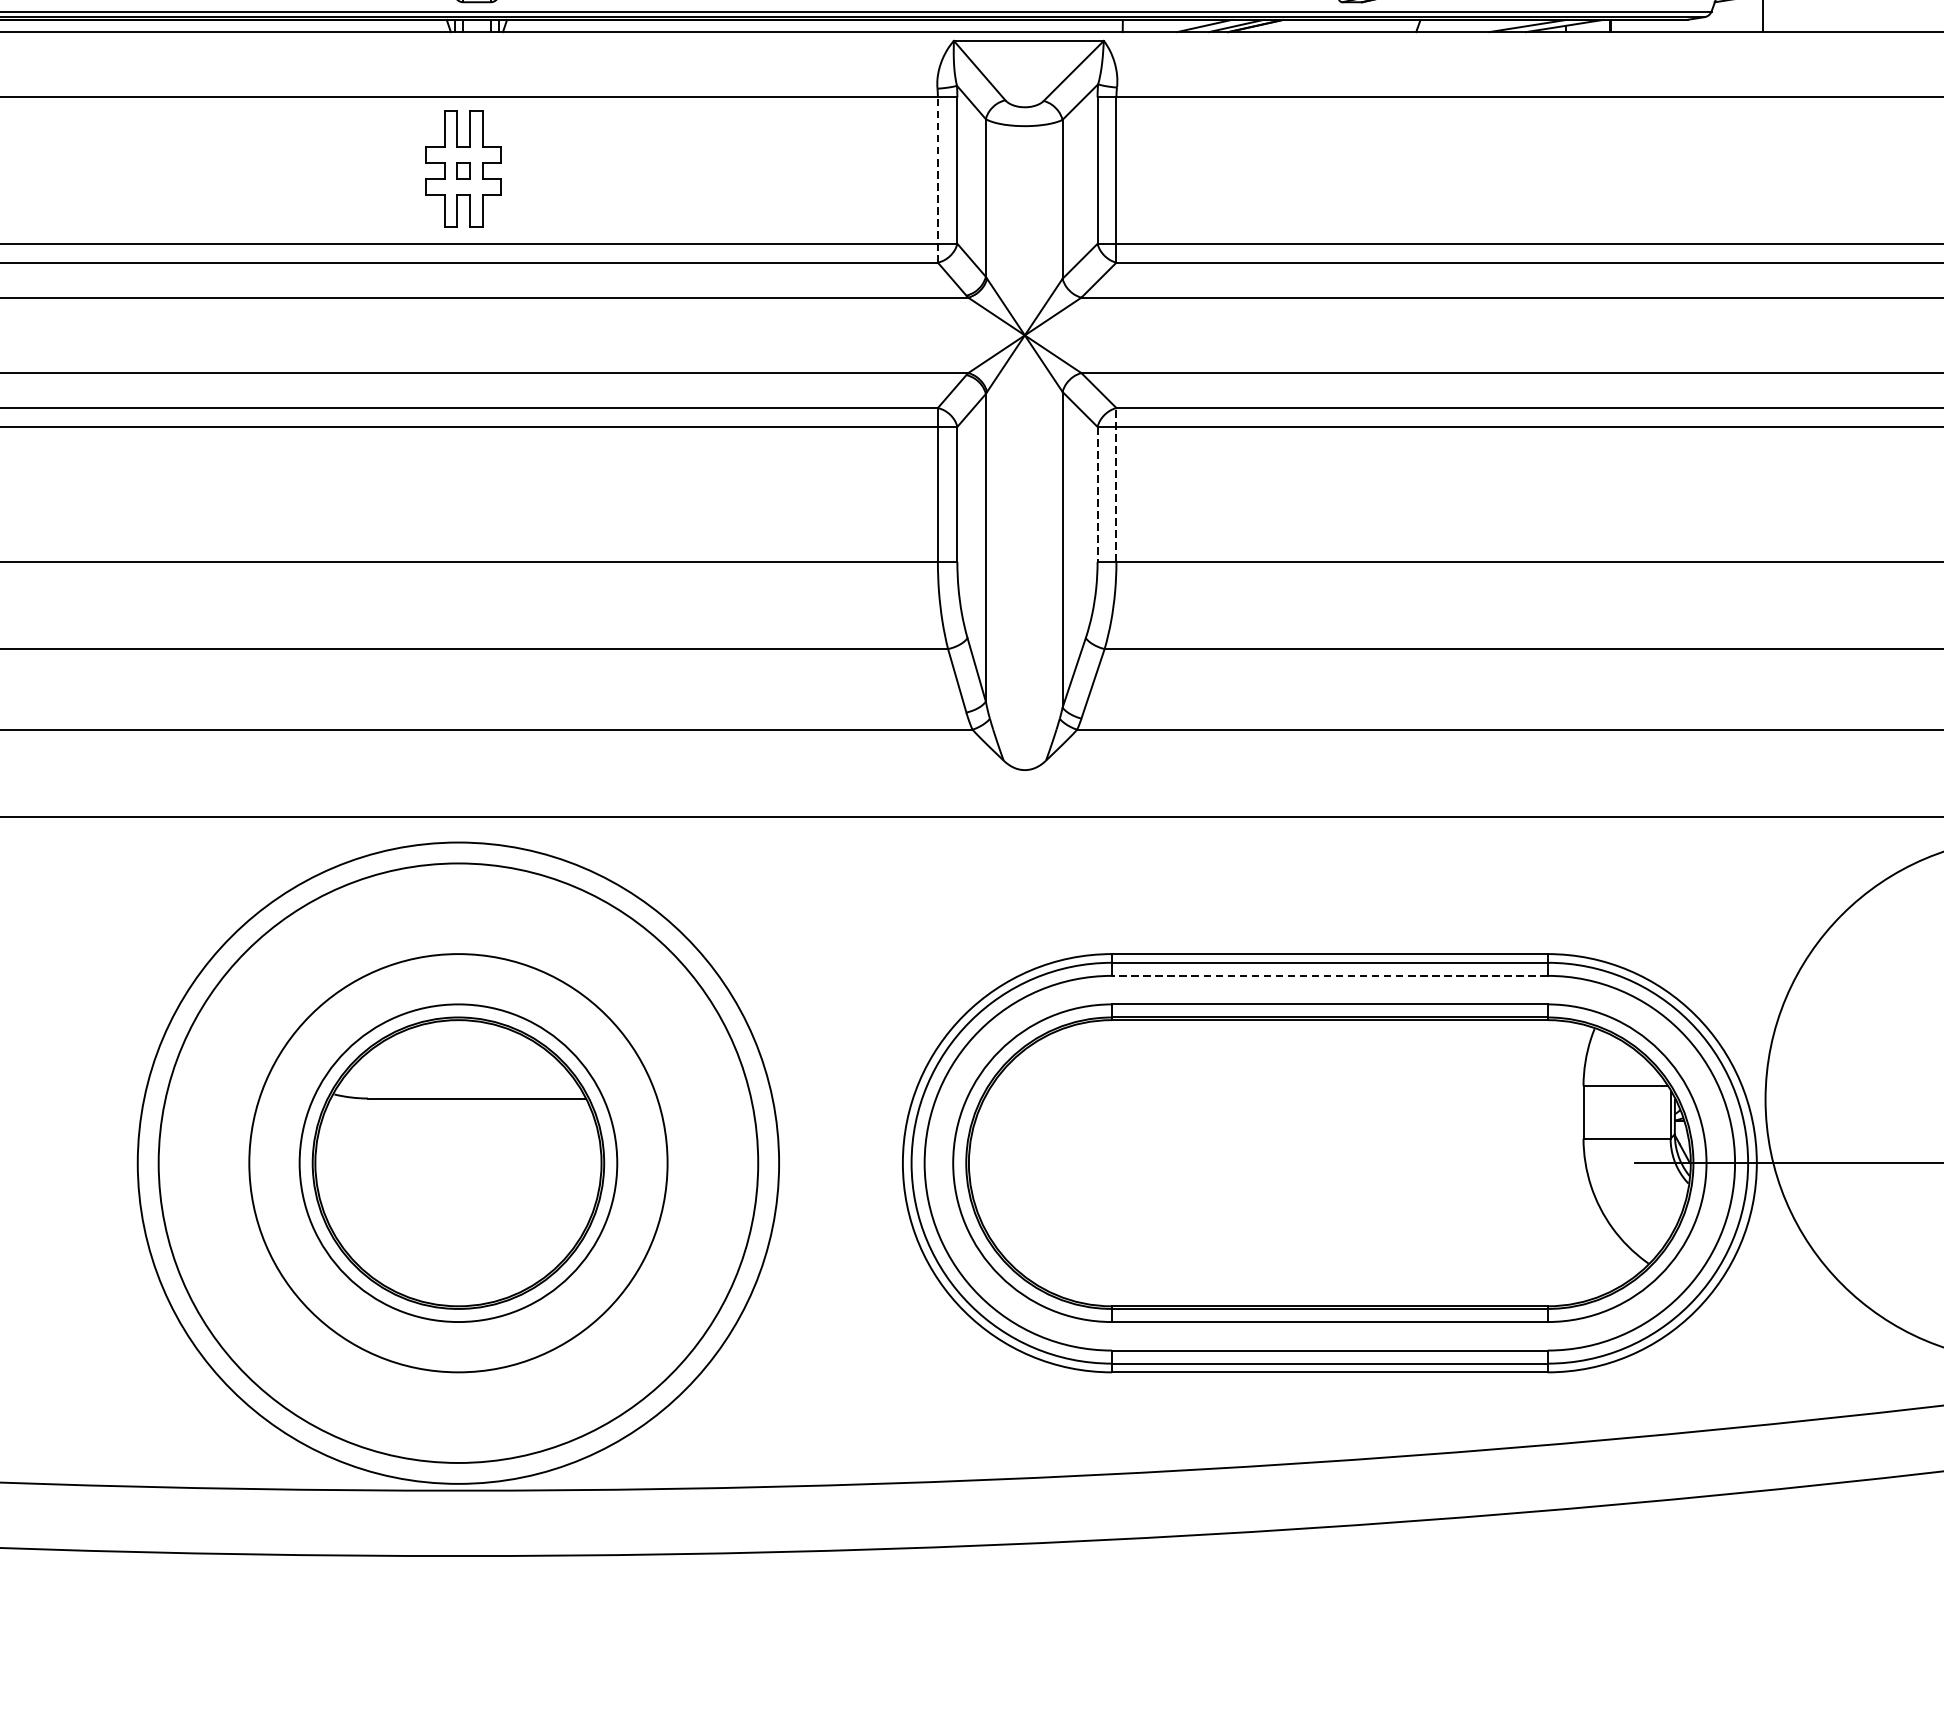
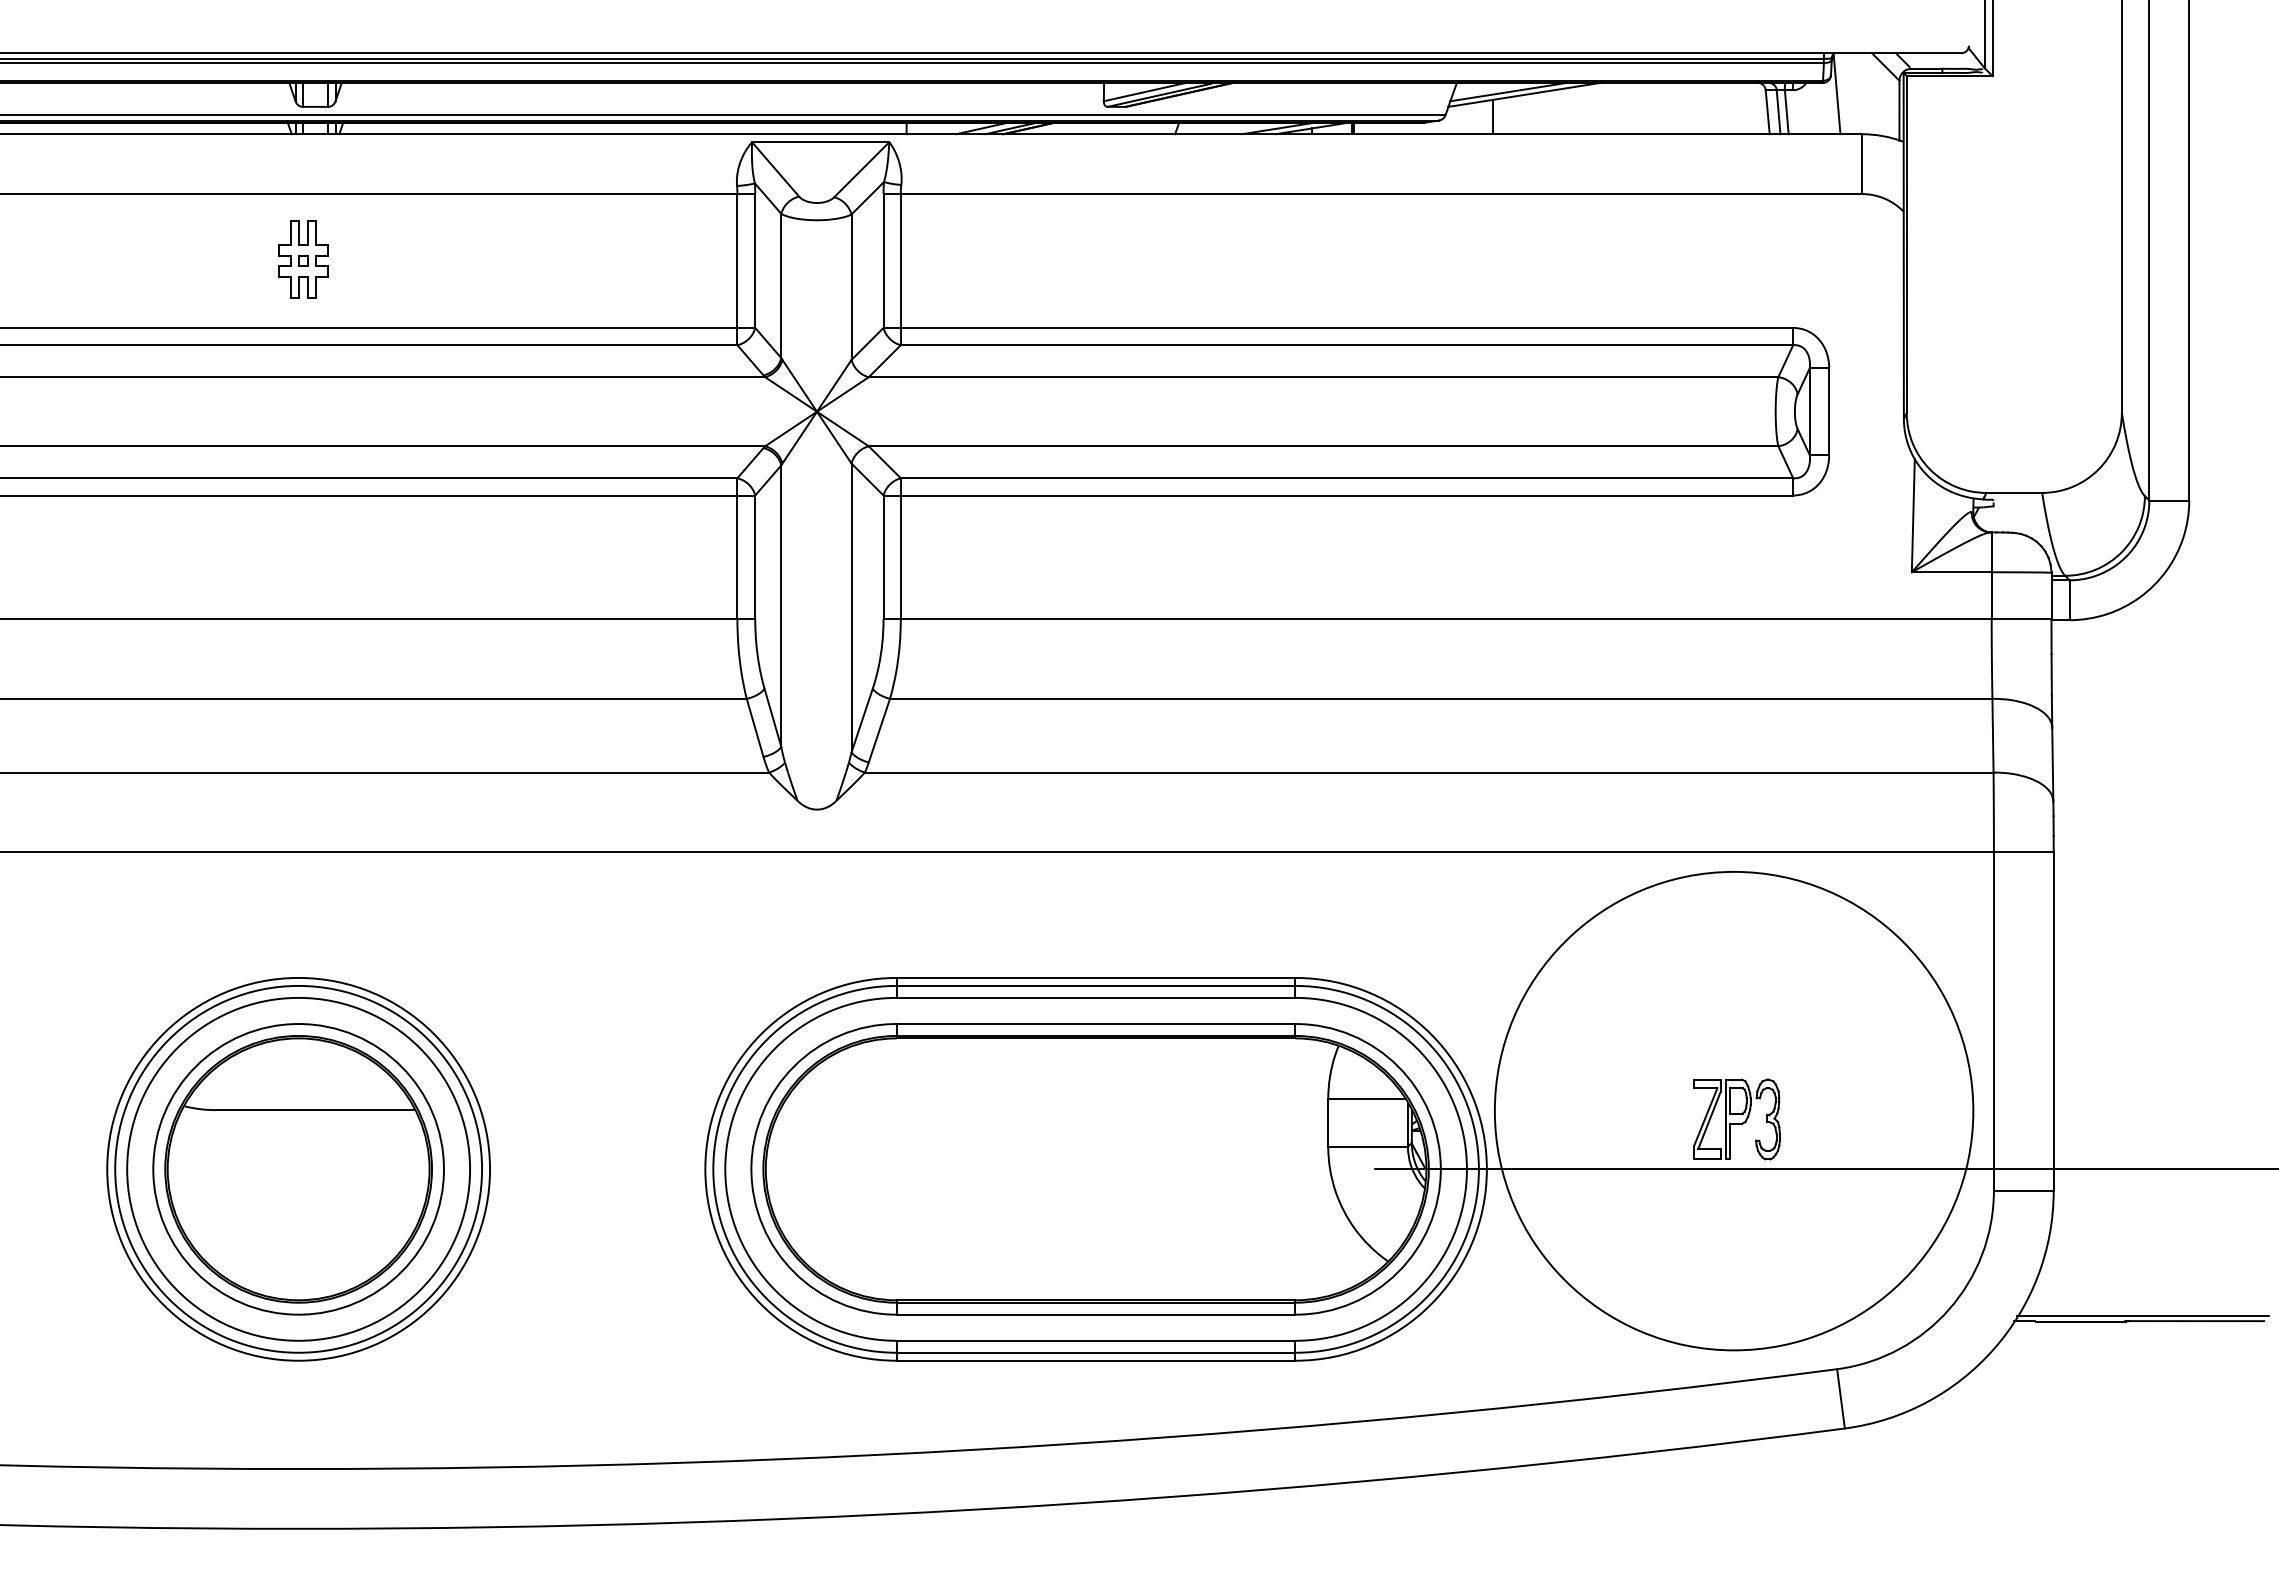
part: (463, 169) -> (303, 259), size x0.71
line: (937, 179) -> (737, 269), dashed -> solid
line: (1116, 484) -> (900, 548), dashed -> solid
line: (1097, 494) -> (883, 557), dashed -> solid
line: (1329, 975) -> (1095, 997), dashed -> solid
circle: (458, 1162) -> (298, 1168), size x0.62
circle: (458, 1162) -> (298, 1168), size x0.62

